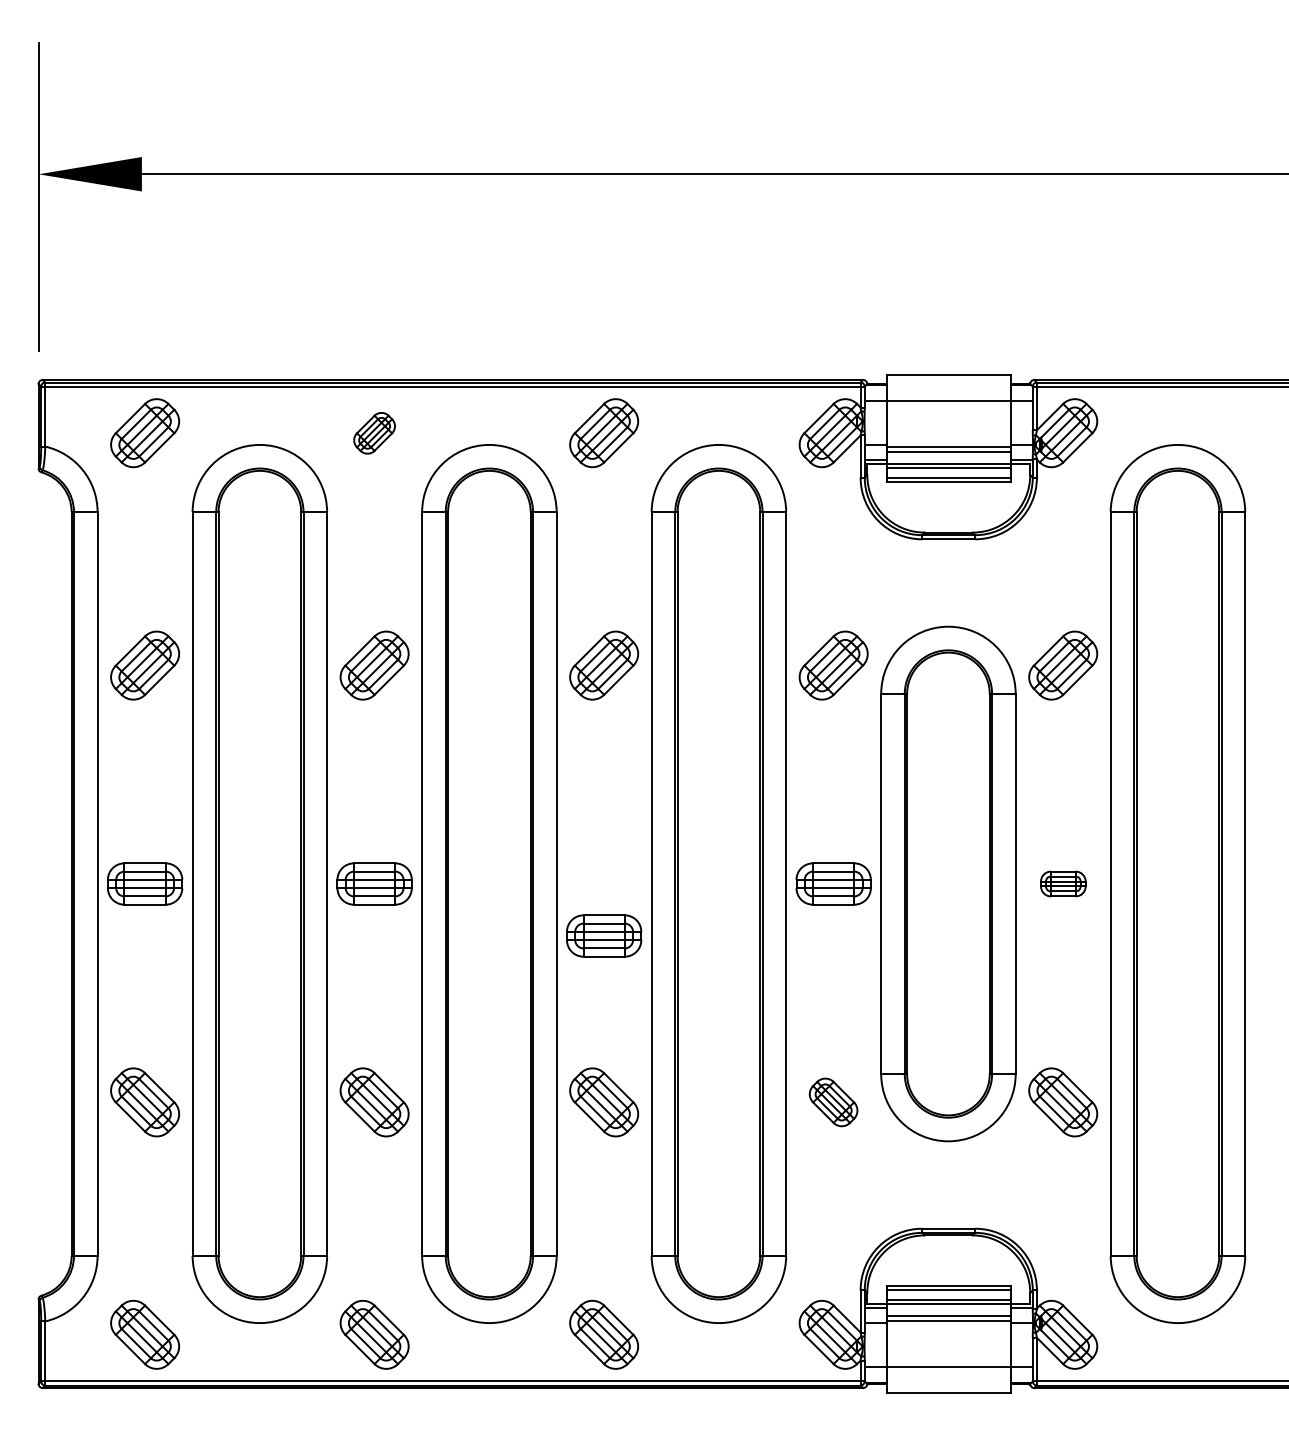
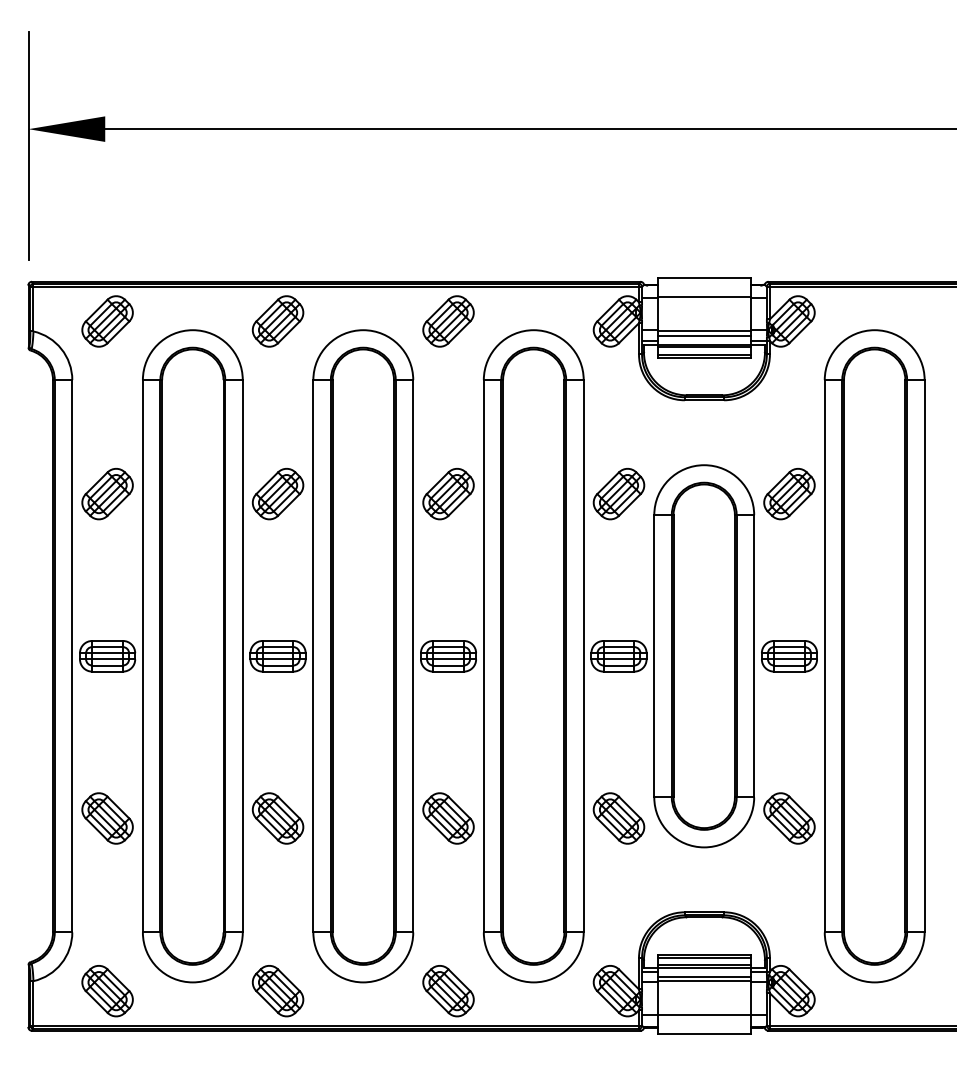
part: (374, 433) -> (277, 321), size x1.67
part: (1063, 883) -> (789, 655), size x1.67
part: (604, 935) -> (448, 655), moved
part: (833, 1102) -> (618, 818), size x1.43

